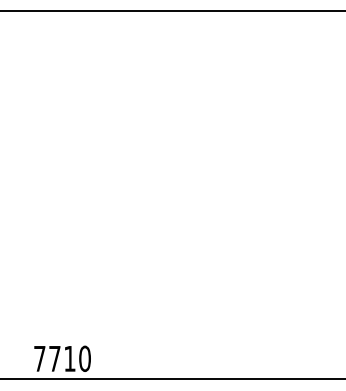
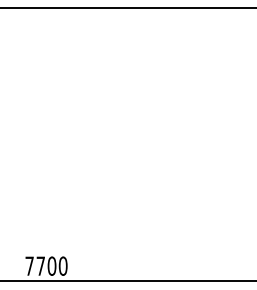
text: (69, 357) -> (51, 265), 7710 -> 7700

